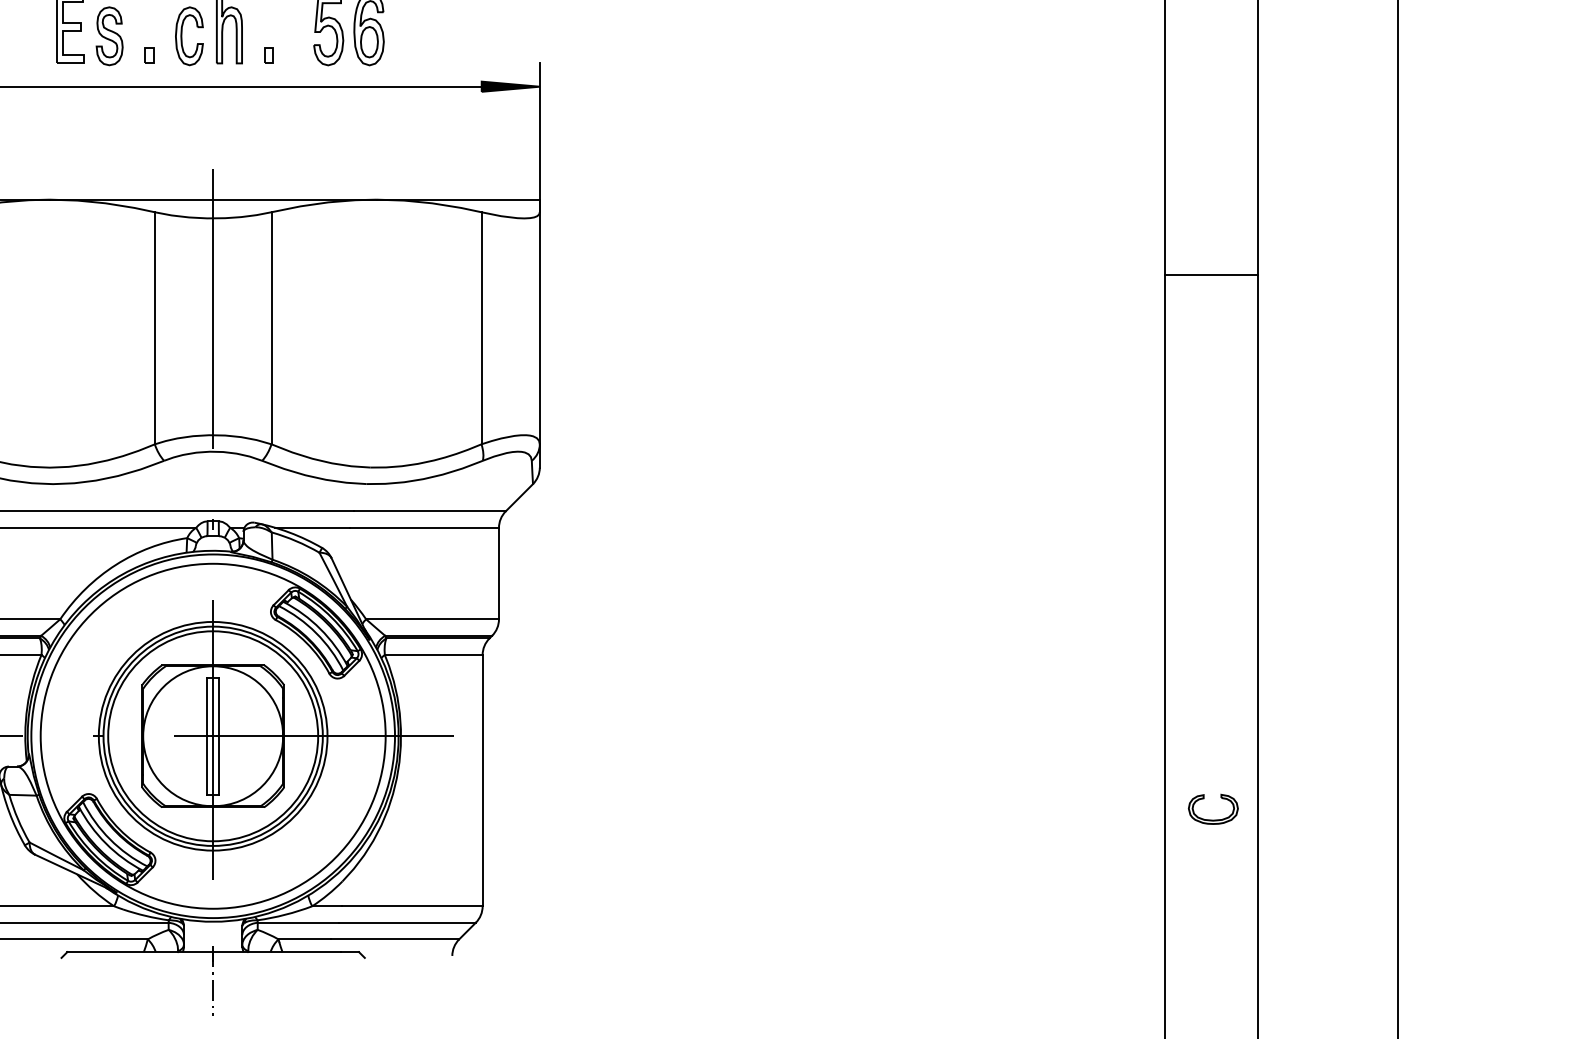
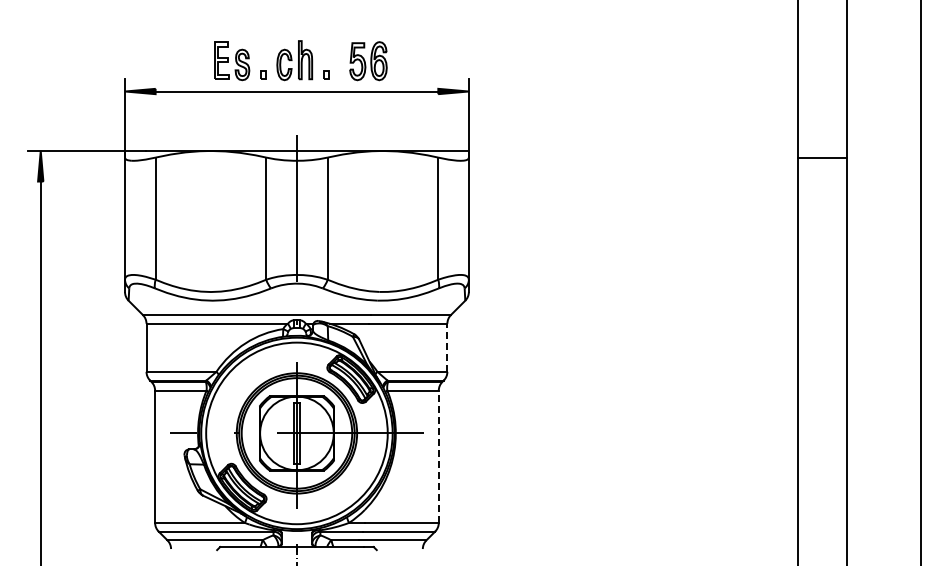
line: (1209, 274) -> (821, 158), moved
line: (499, 573) -> (447, 347), solid -> dashed
line: (482, 780) -> (438, 456), solid -> dashed
part: (1213, 808) -> (823, 471), removed

